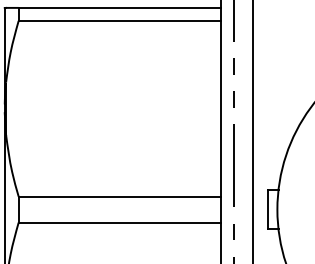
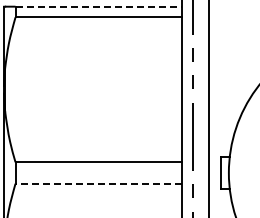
line: (120, 7) -> (99, 6), solid -> dashed
line: (119, 222) -> (98, 183), solid -> dashed

